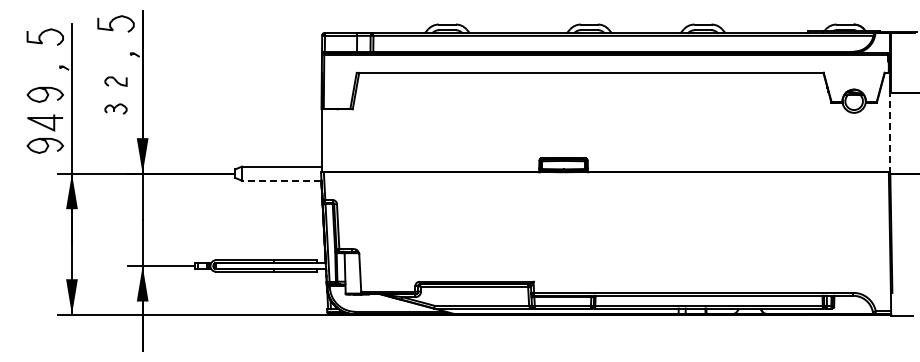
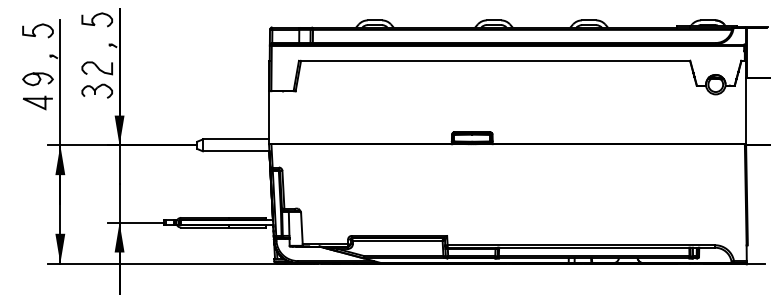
part: (115, 81) -> (96, 68), size x1.67
part: (115, 108) -> (96, 90), size x1.67
line: (889, 133) -> (745, 111), dashed -> solid
curve: (45, 143) -> (38, 120), removed
line: (281, 180) -> (235, 151), dashed -> solid

